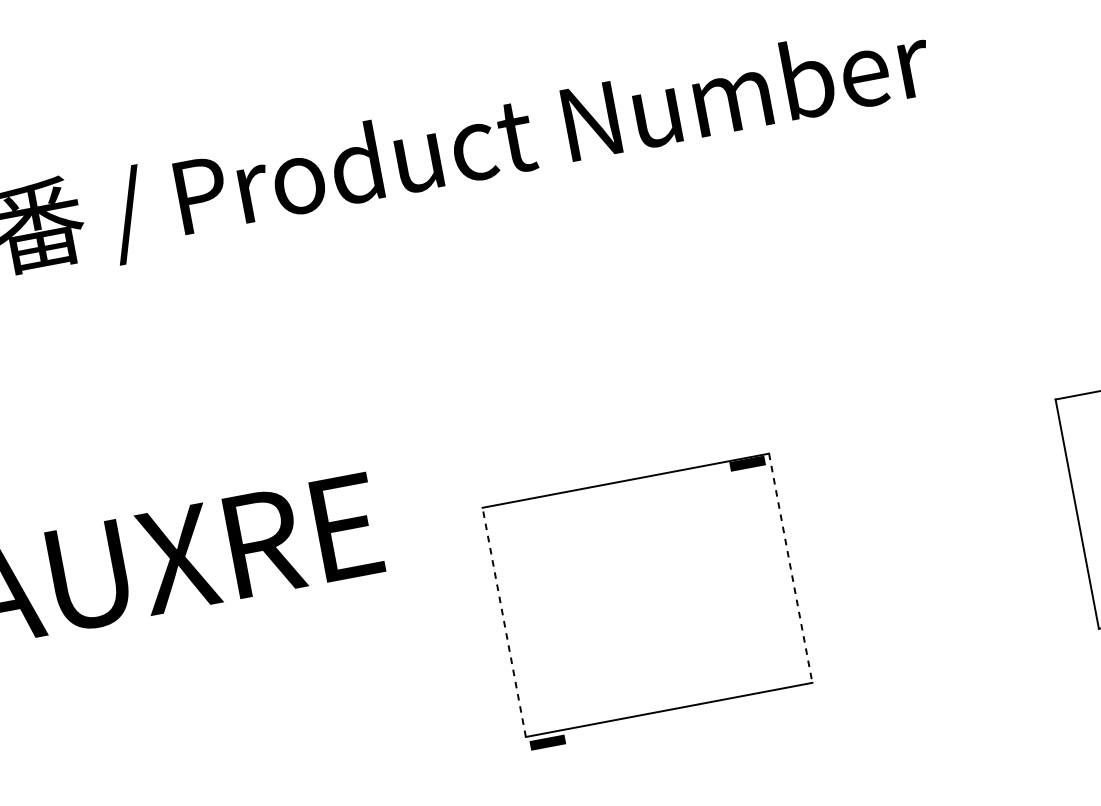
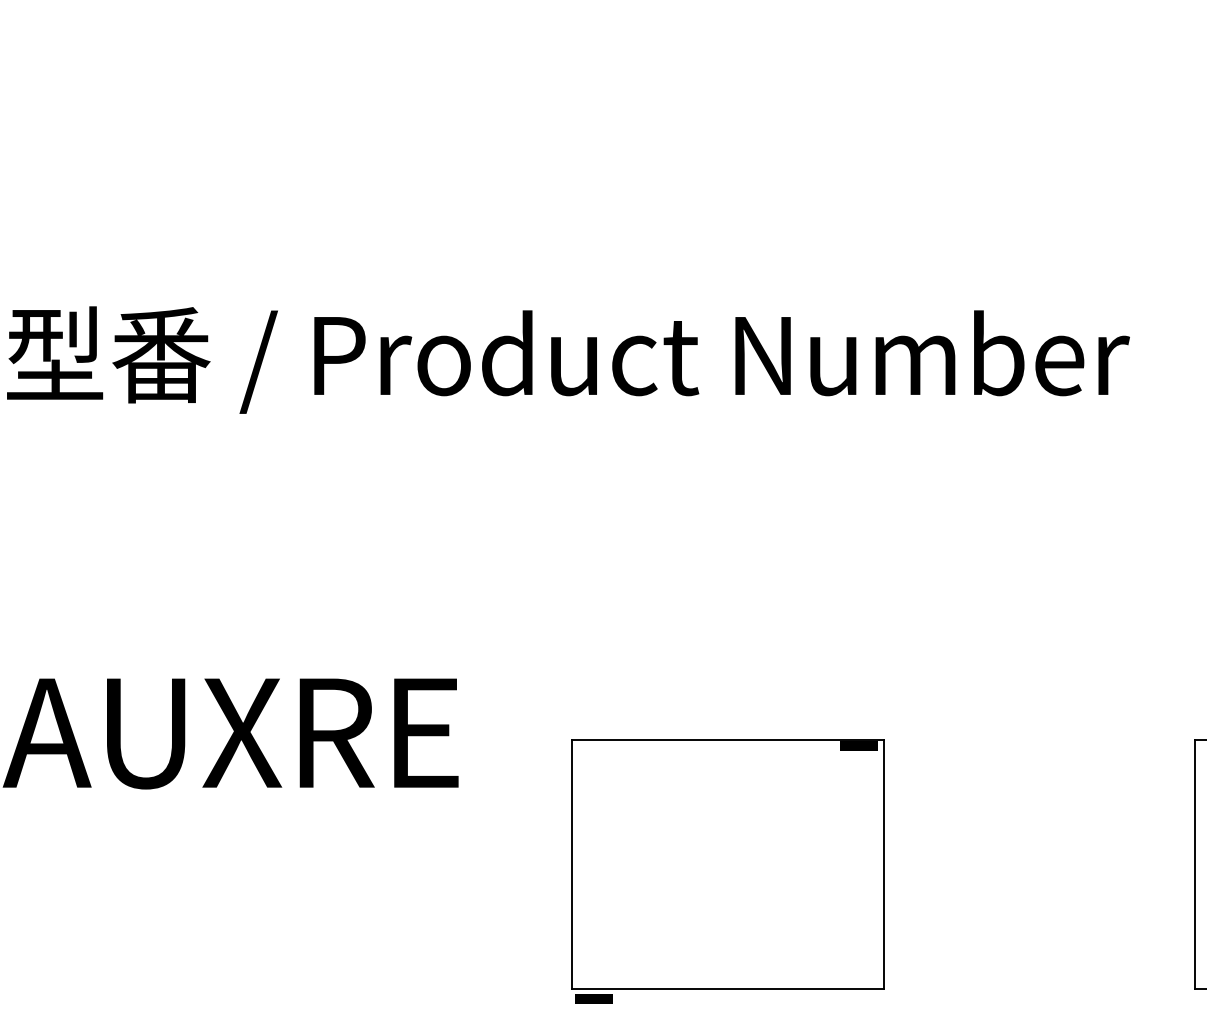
line: (790, 568) -> (883, 864), dashed -> solid
line: (504, 622) -> (572, 864), dashed -> solid

